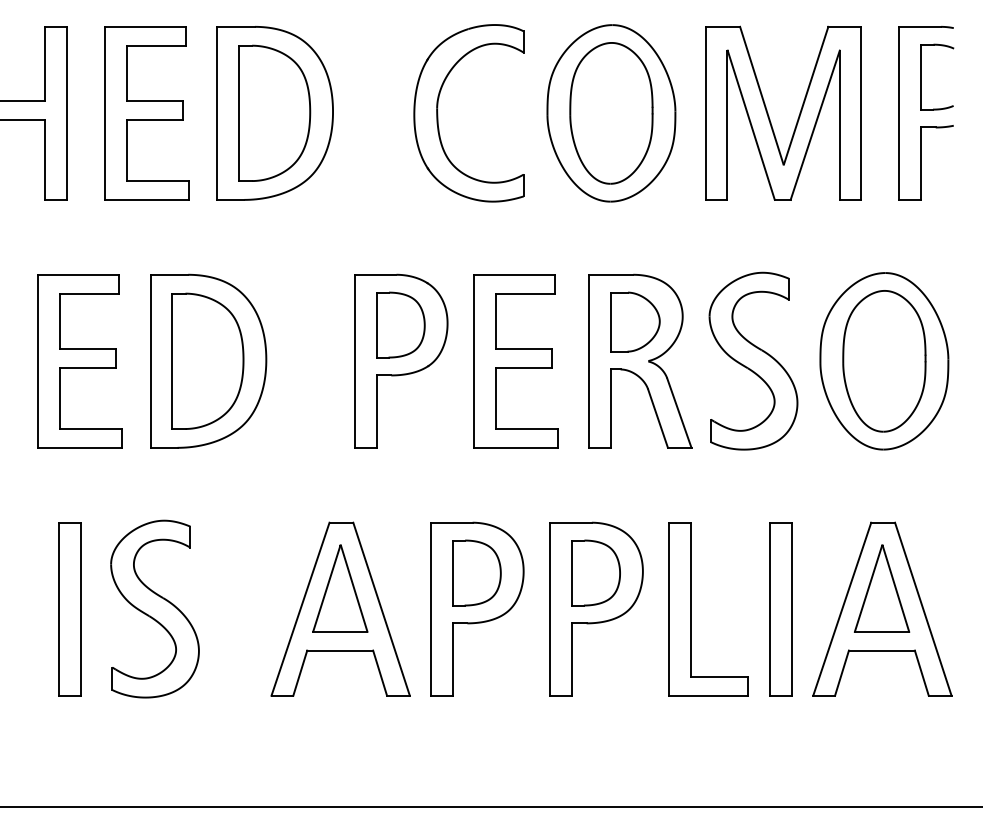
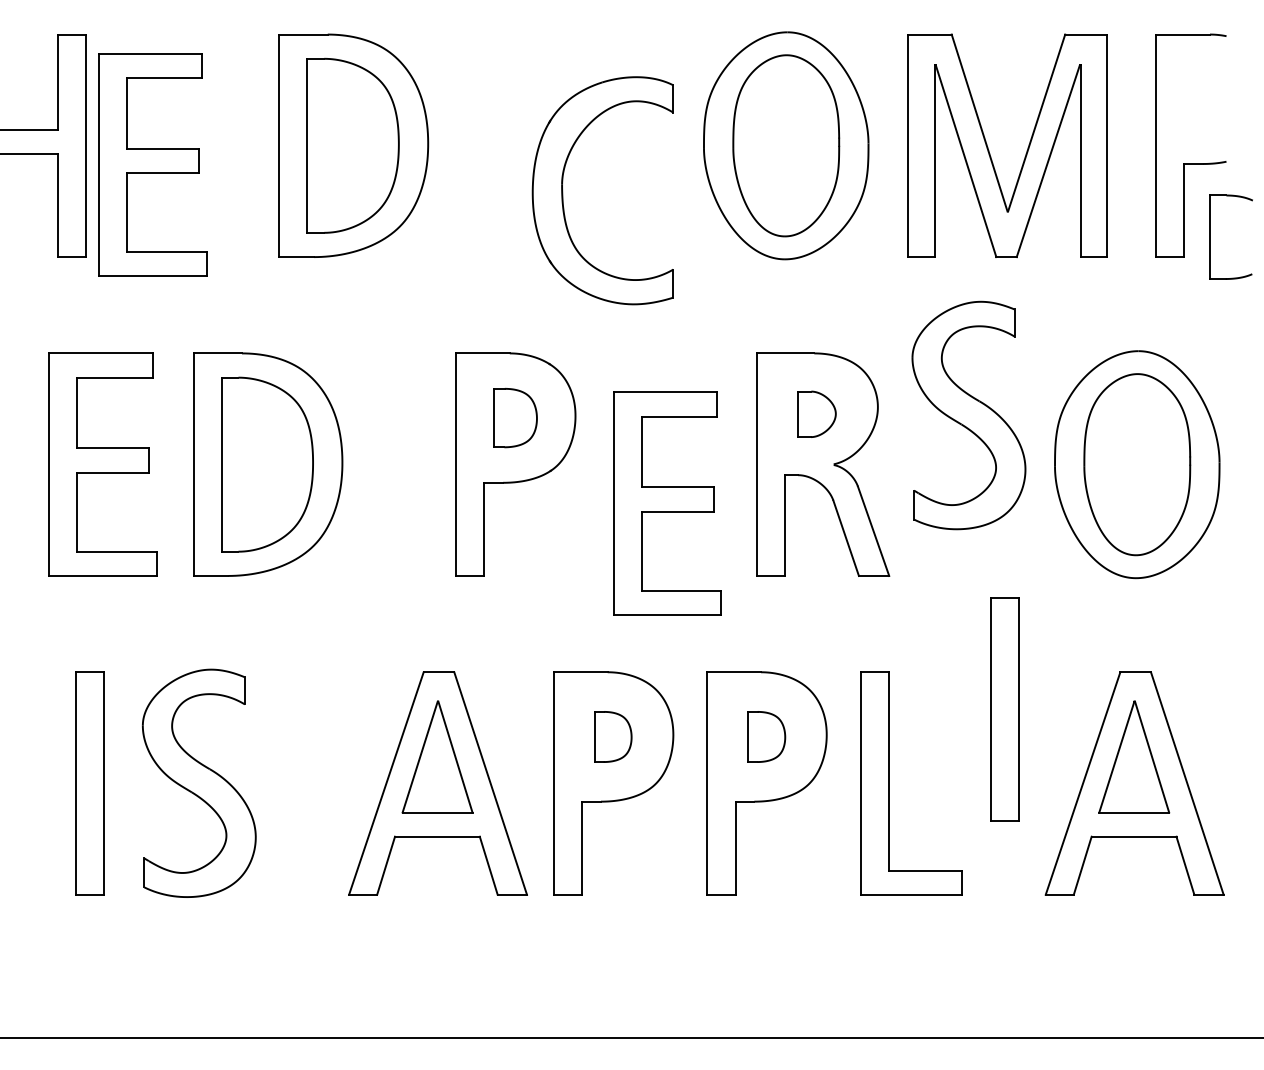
part: (921, 76) -> (1210, 236), moved
part: (146, 113) -> (152, 164), moved
part: (438, 113) -> (563, 191), moved
part: (634, 322) -> (816, 414), size x0.6
part: (400, 324) -> (515, 417), size x0.7
part: (515, 361) -> (667, 503), moved
part: (753, 361) -> (968, 415), moved
part: (476, 572) -> (612, 736), size x0.6
part: (596, 572) -> (766, 736), size x0.6
part: (781, 609) -> (1004, 709), moved

